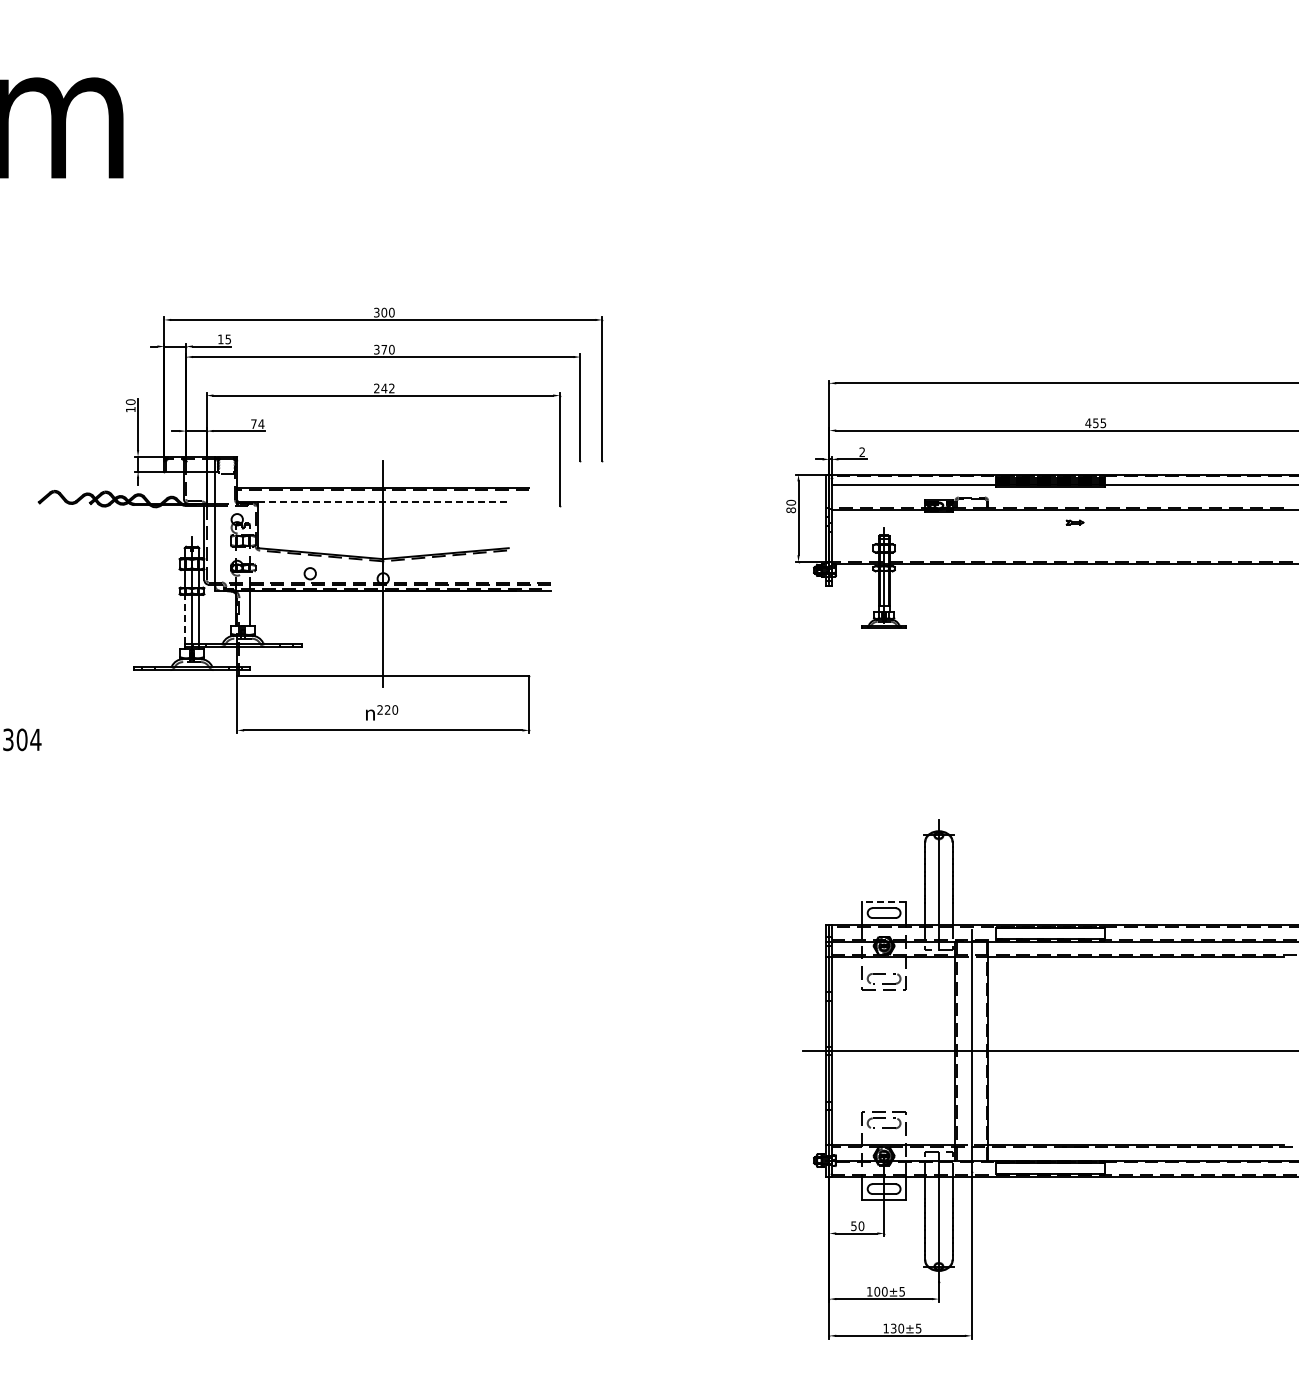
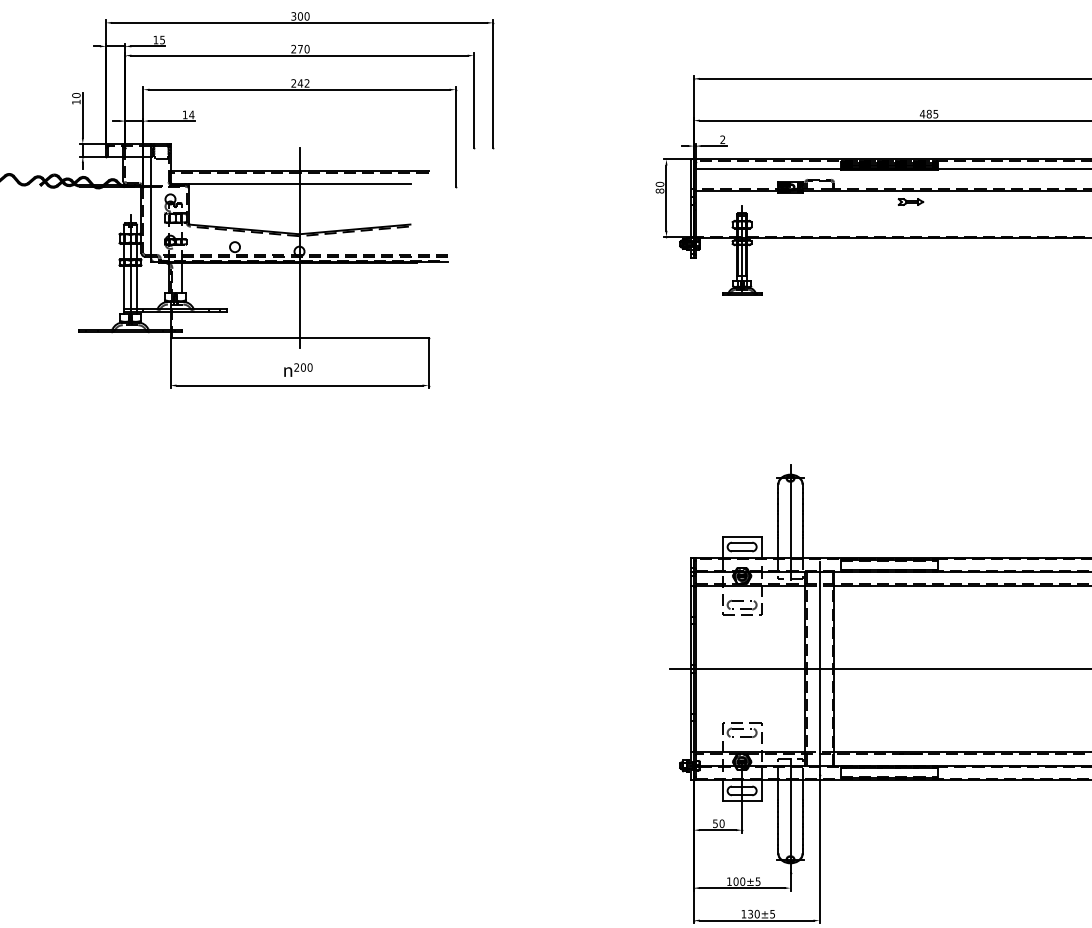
text: (376, 349) -> (293, 48), 370 -> 270
text: (253, 423) -> (184, 114), 74 -> 14
text: (1095, 423) -> (928, 114), 455 -> 485
line: (383, 502) -> (299, 184), dashed -> solid
part: (1074, 522) -> (910, 201), size x1.67
line: (184, 618) -> (123, 286), dashed -> solid
text: (387, 709) -> (303, 367), 220 -> 200
line: (884, 902) -> (742, 537), dashed -> solid

